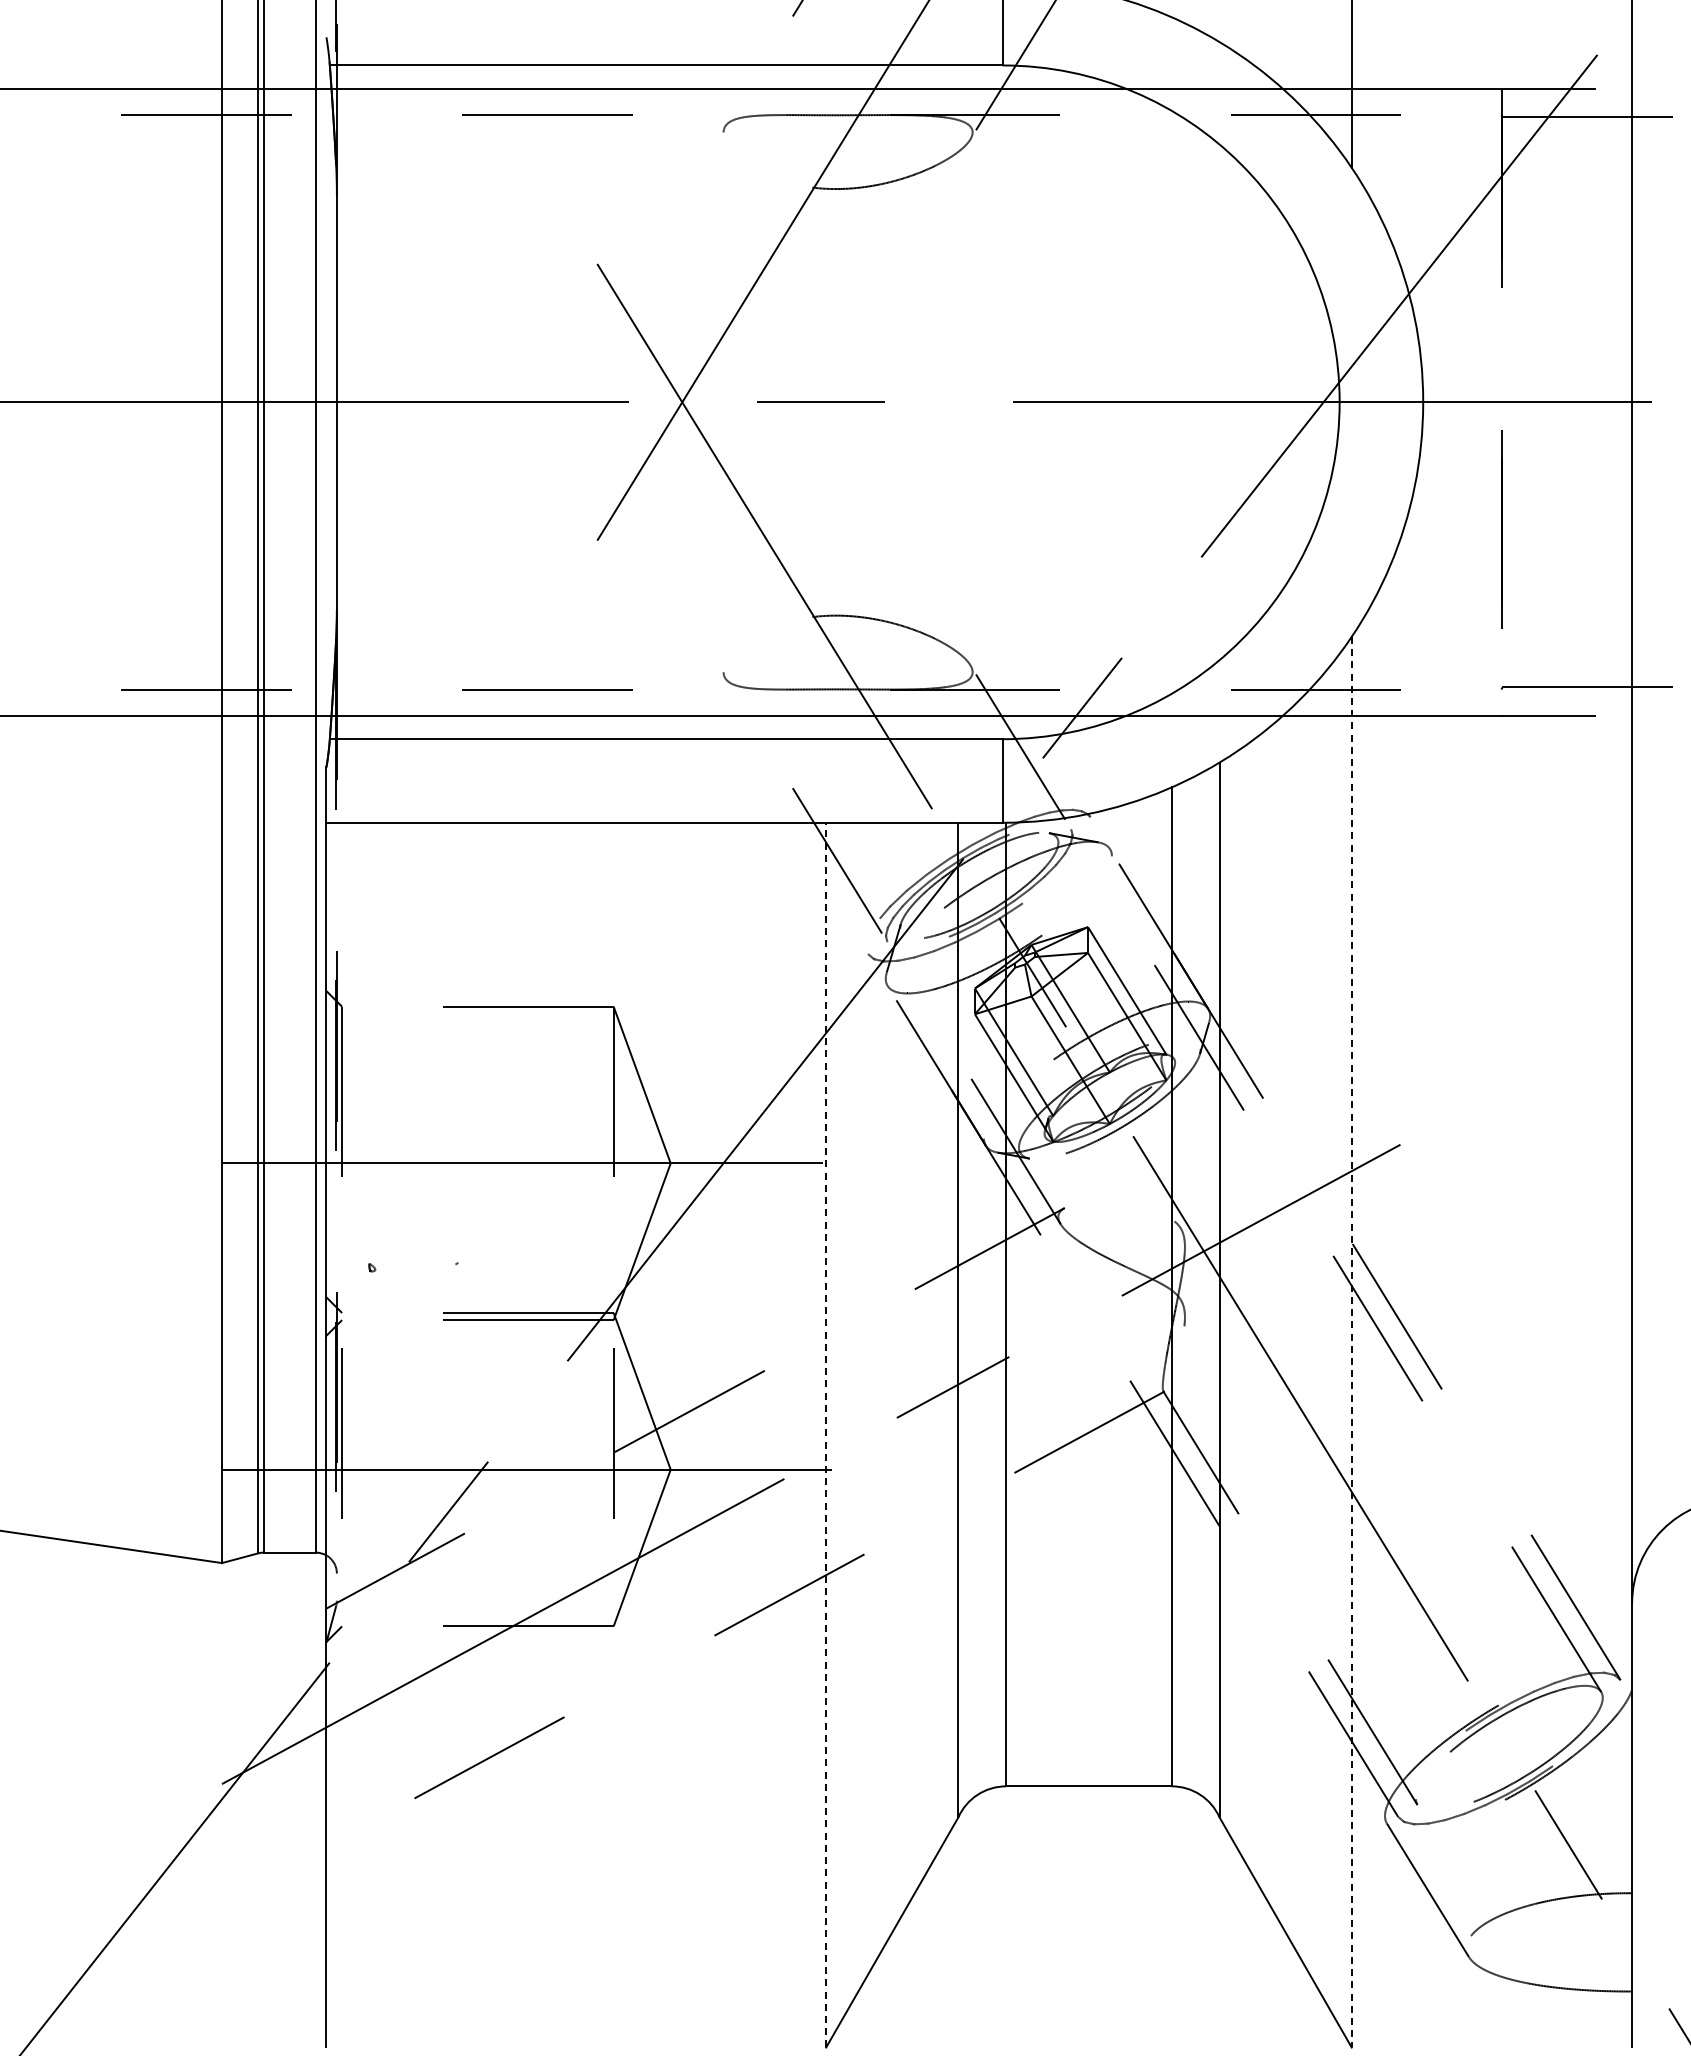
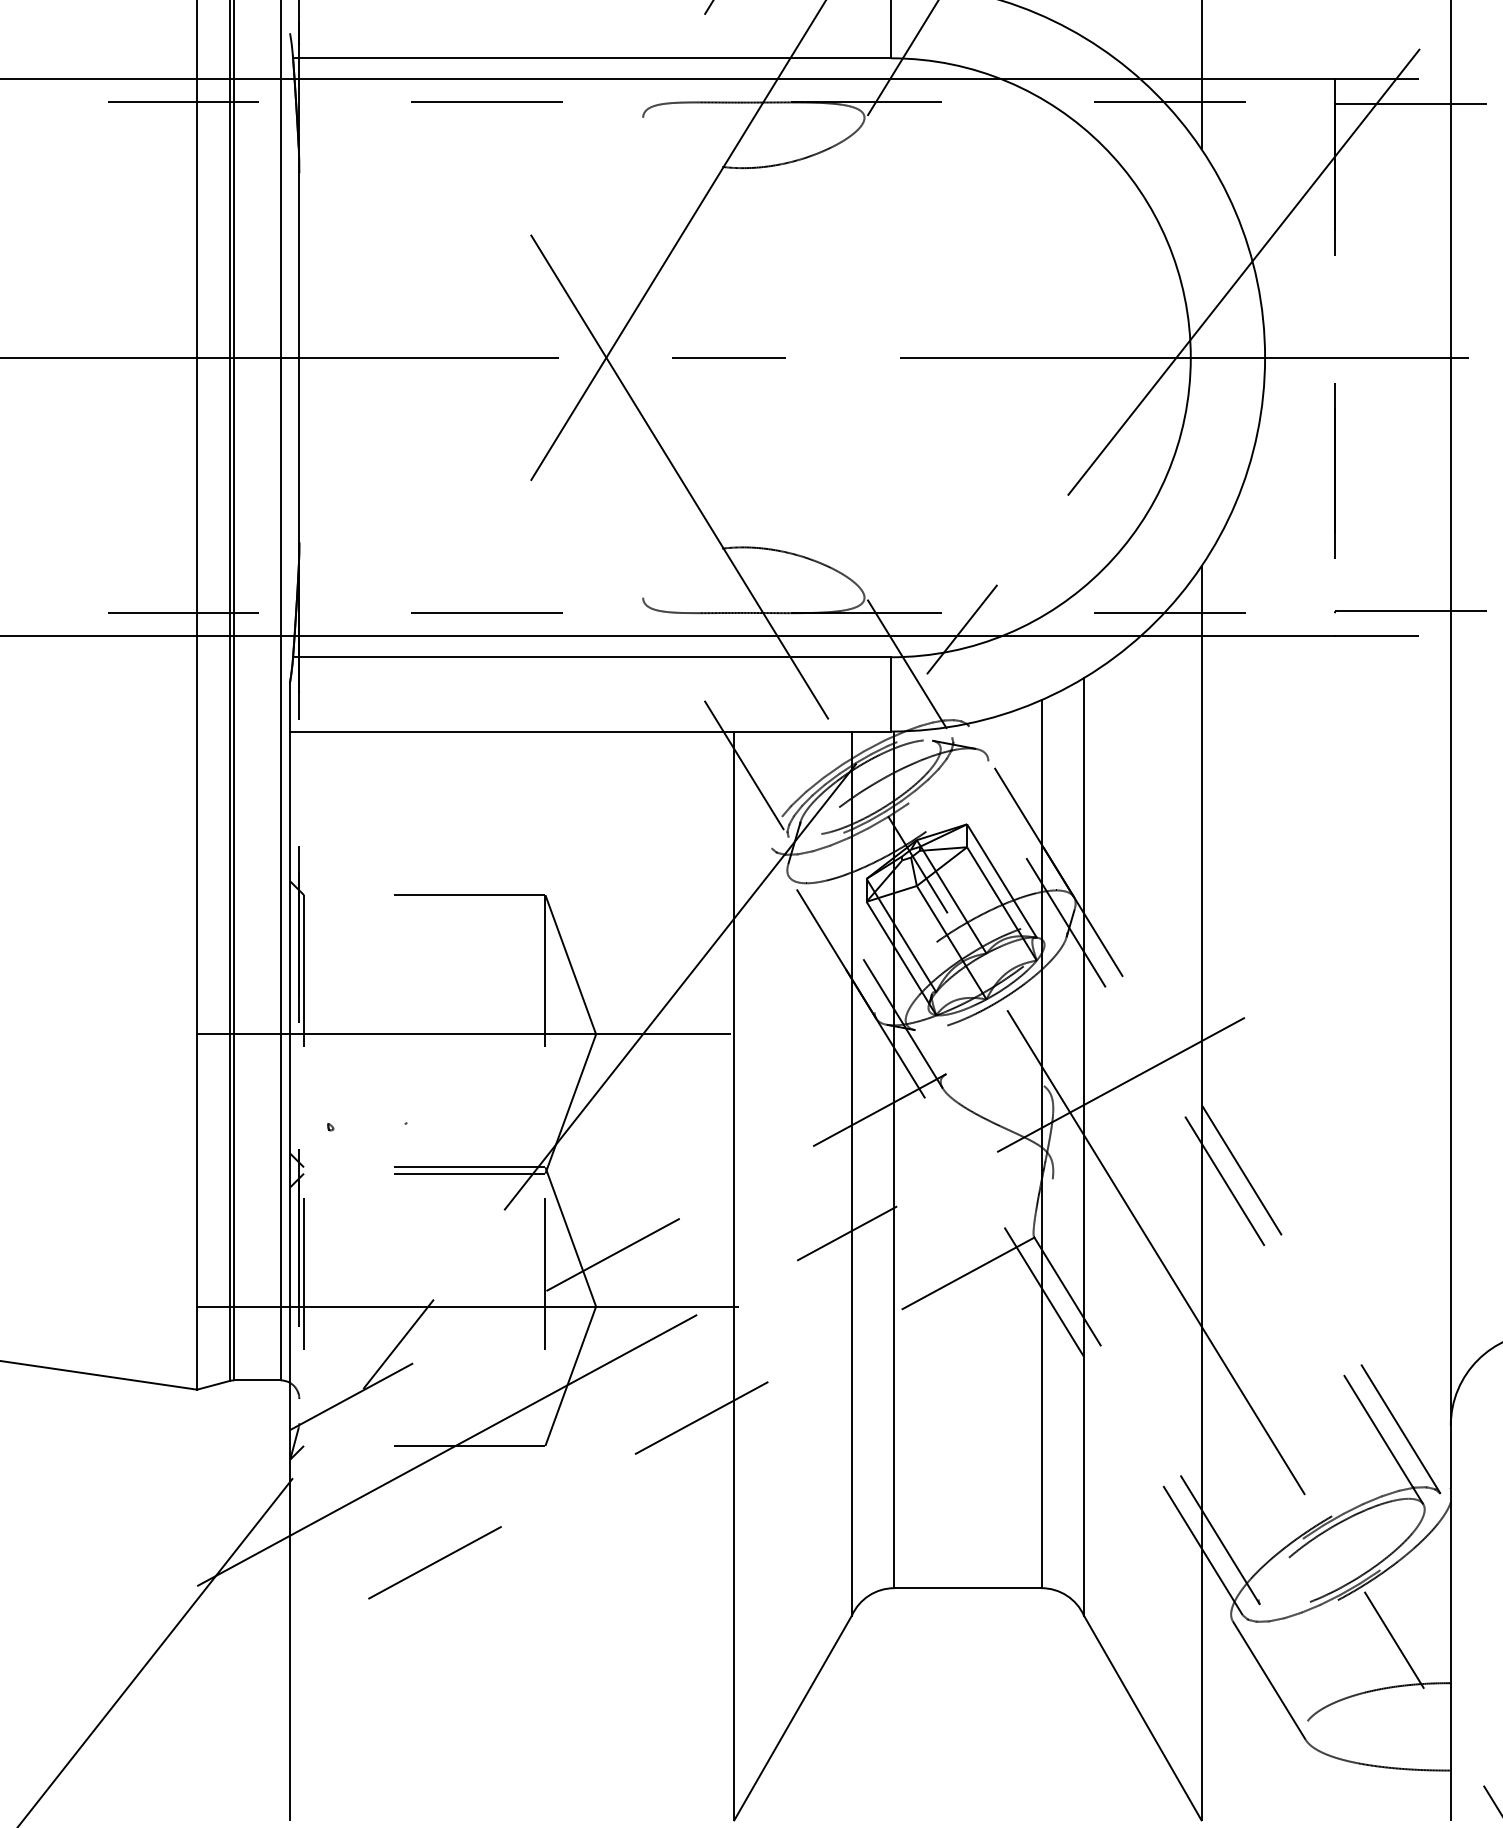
line: (1351, 1342) -> (1201, 1193), dashed -> solid
line: (826, 1434) -> (734, 1275), dashed -> solid

